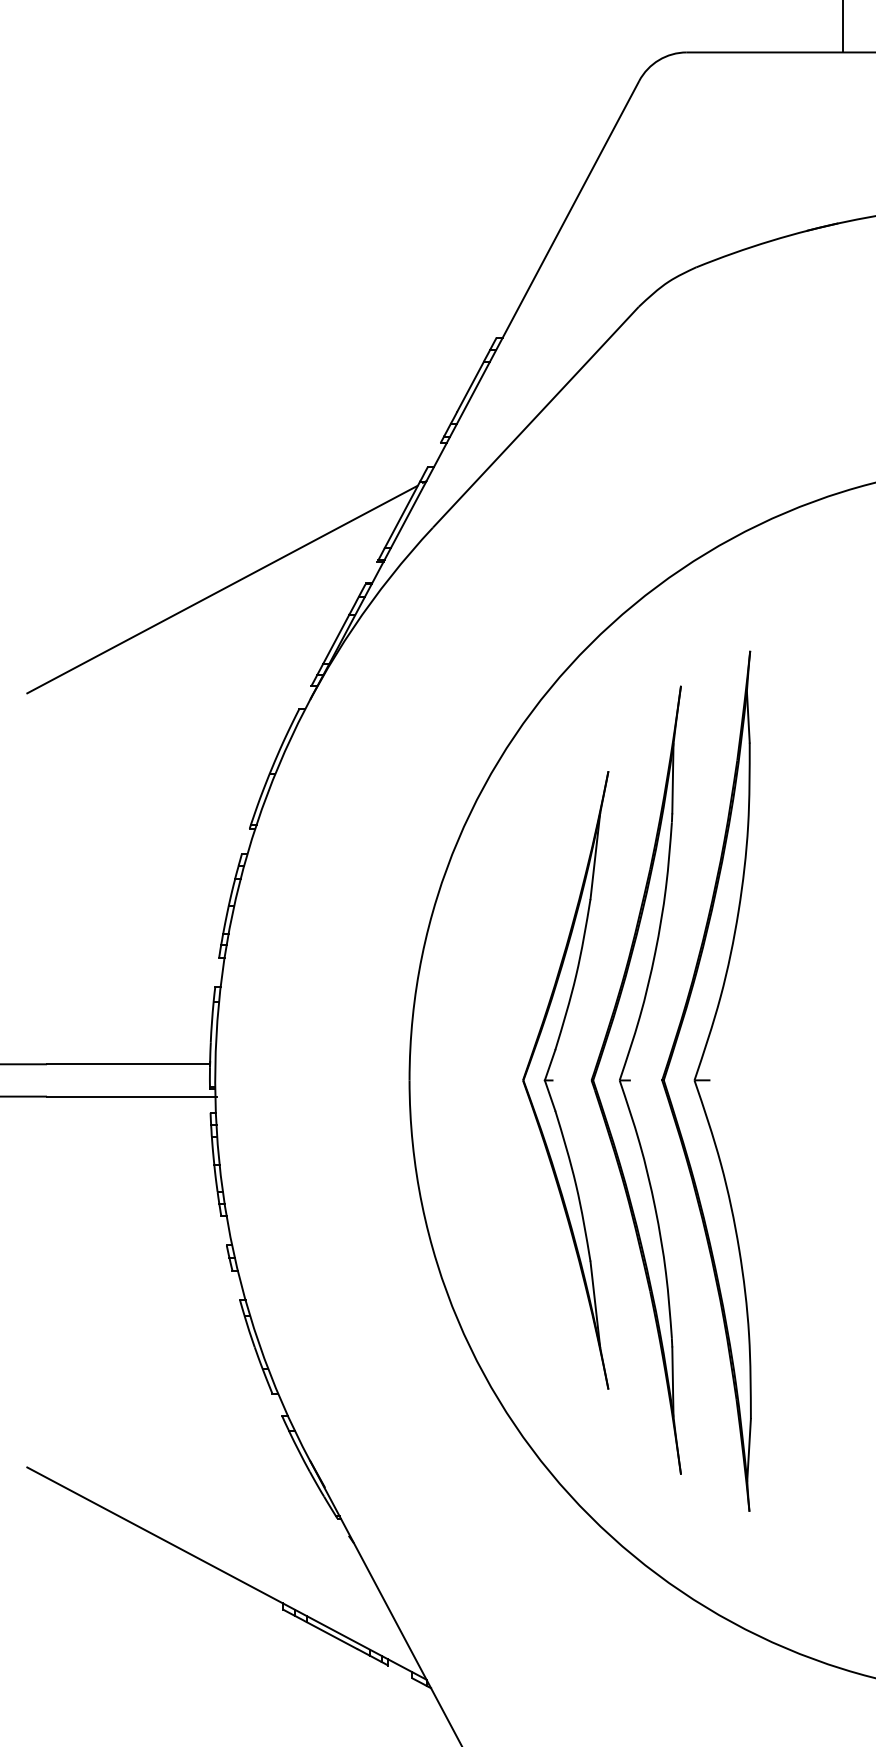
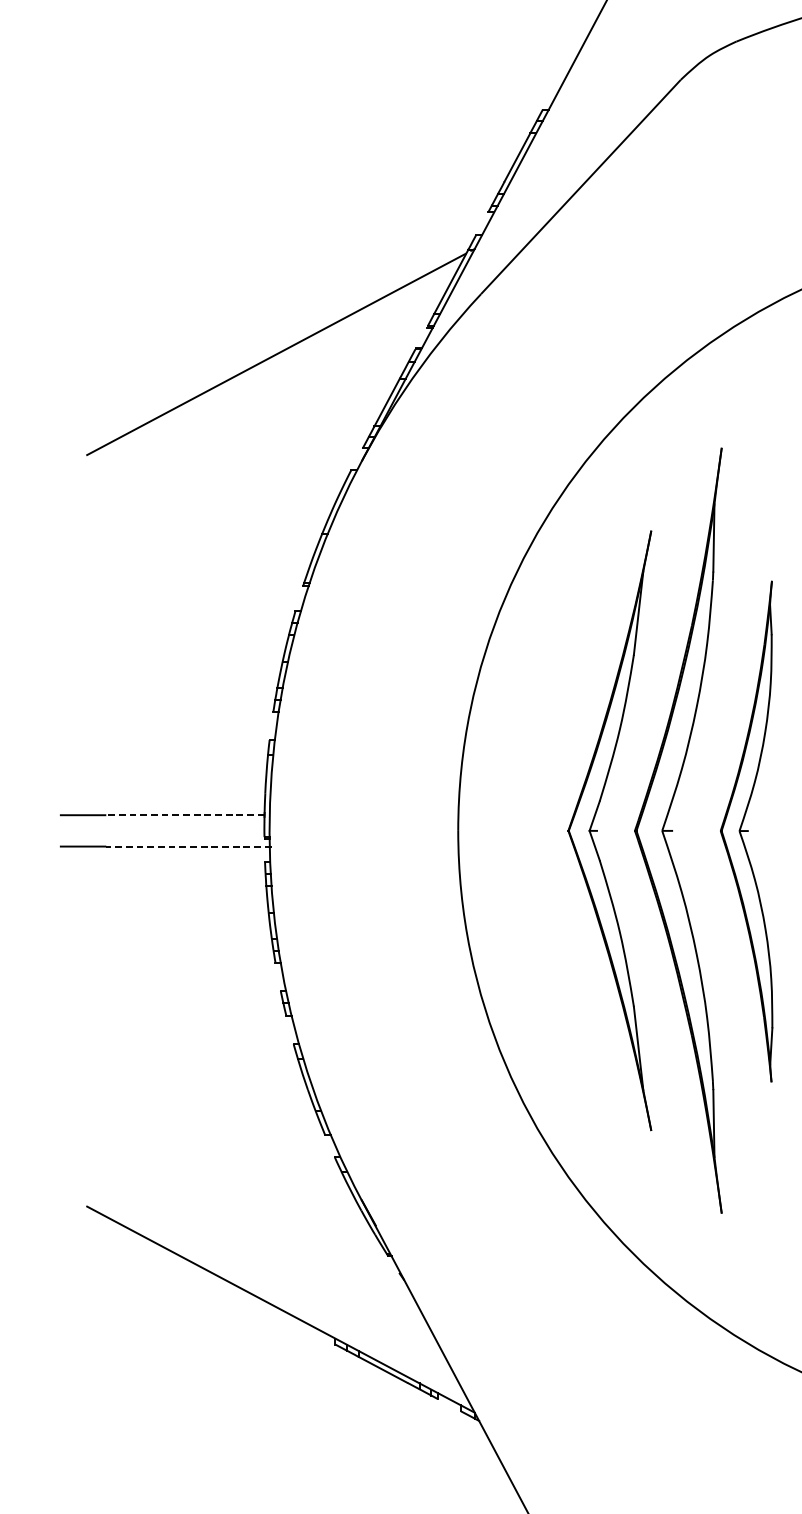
line: (128, 1064) -> (185, 815), solid -> dashed
part: (706, 1080) -> (746, 830), size x0.6
line: (131, 1096) -> (188, 846), solid -> dashed

